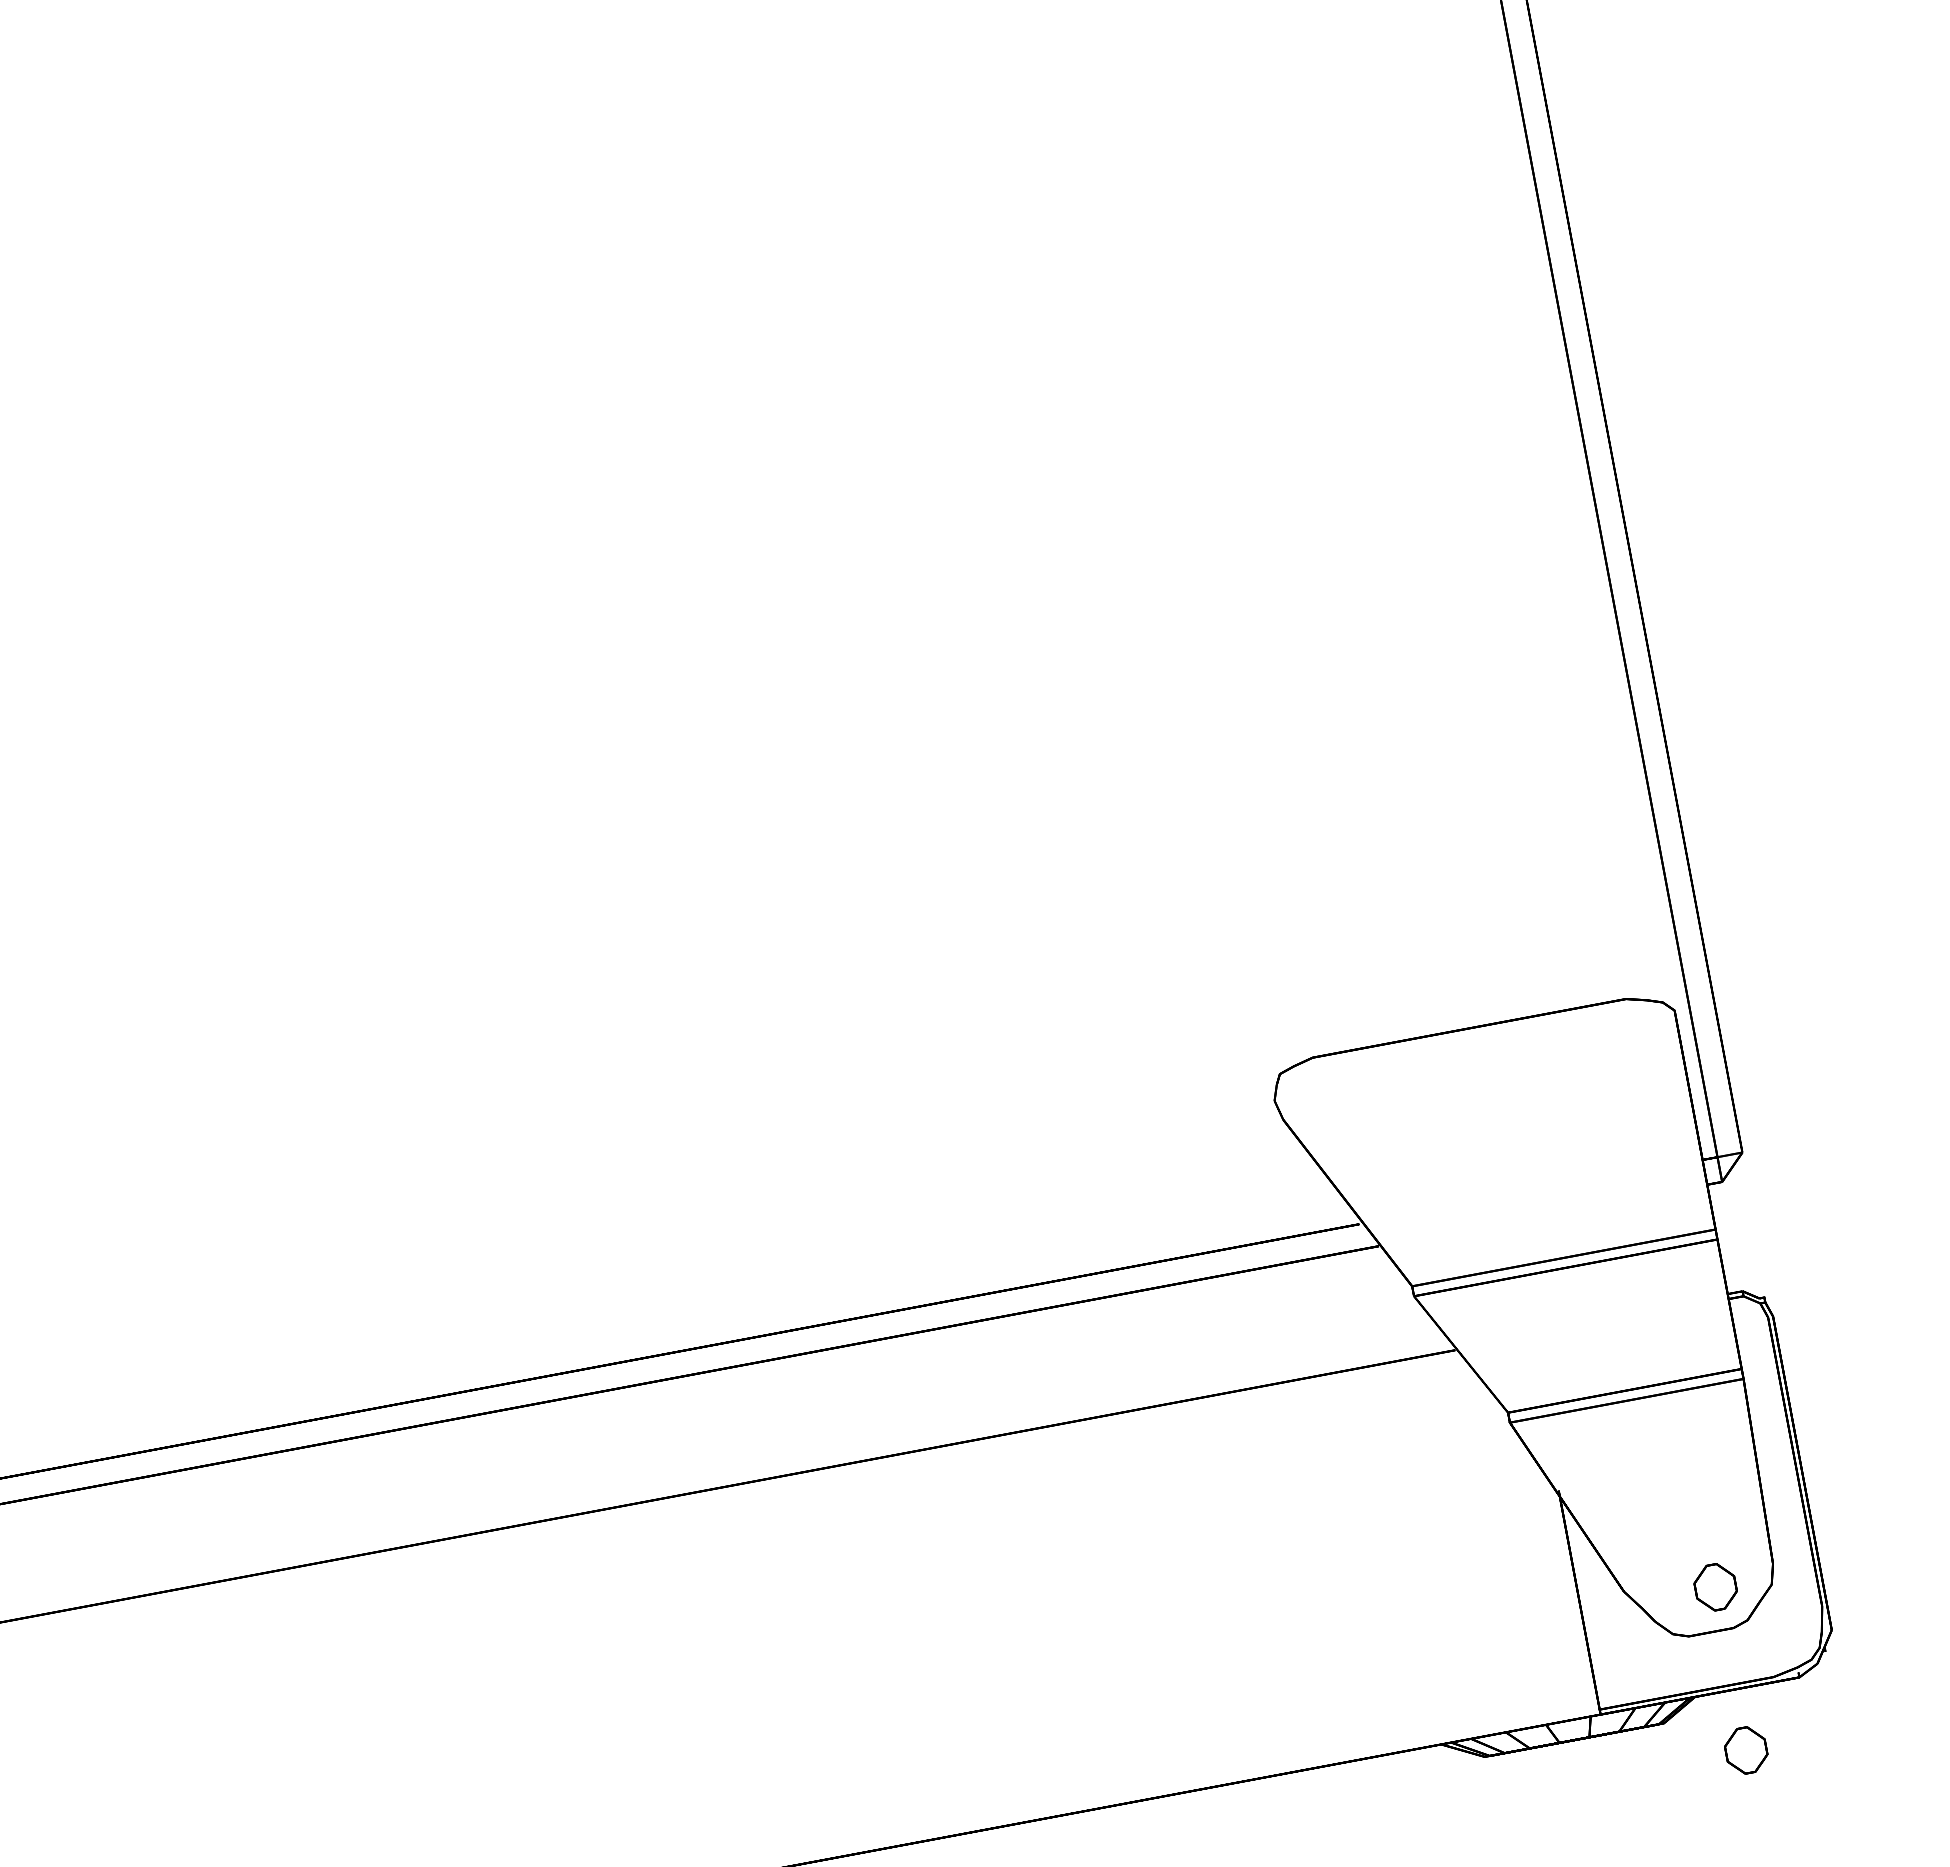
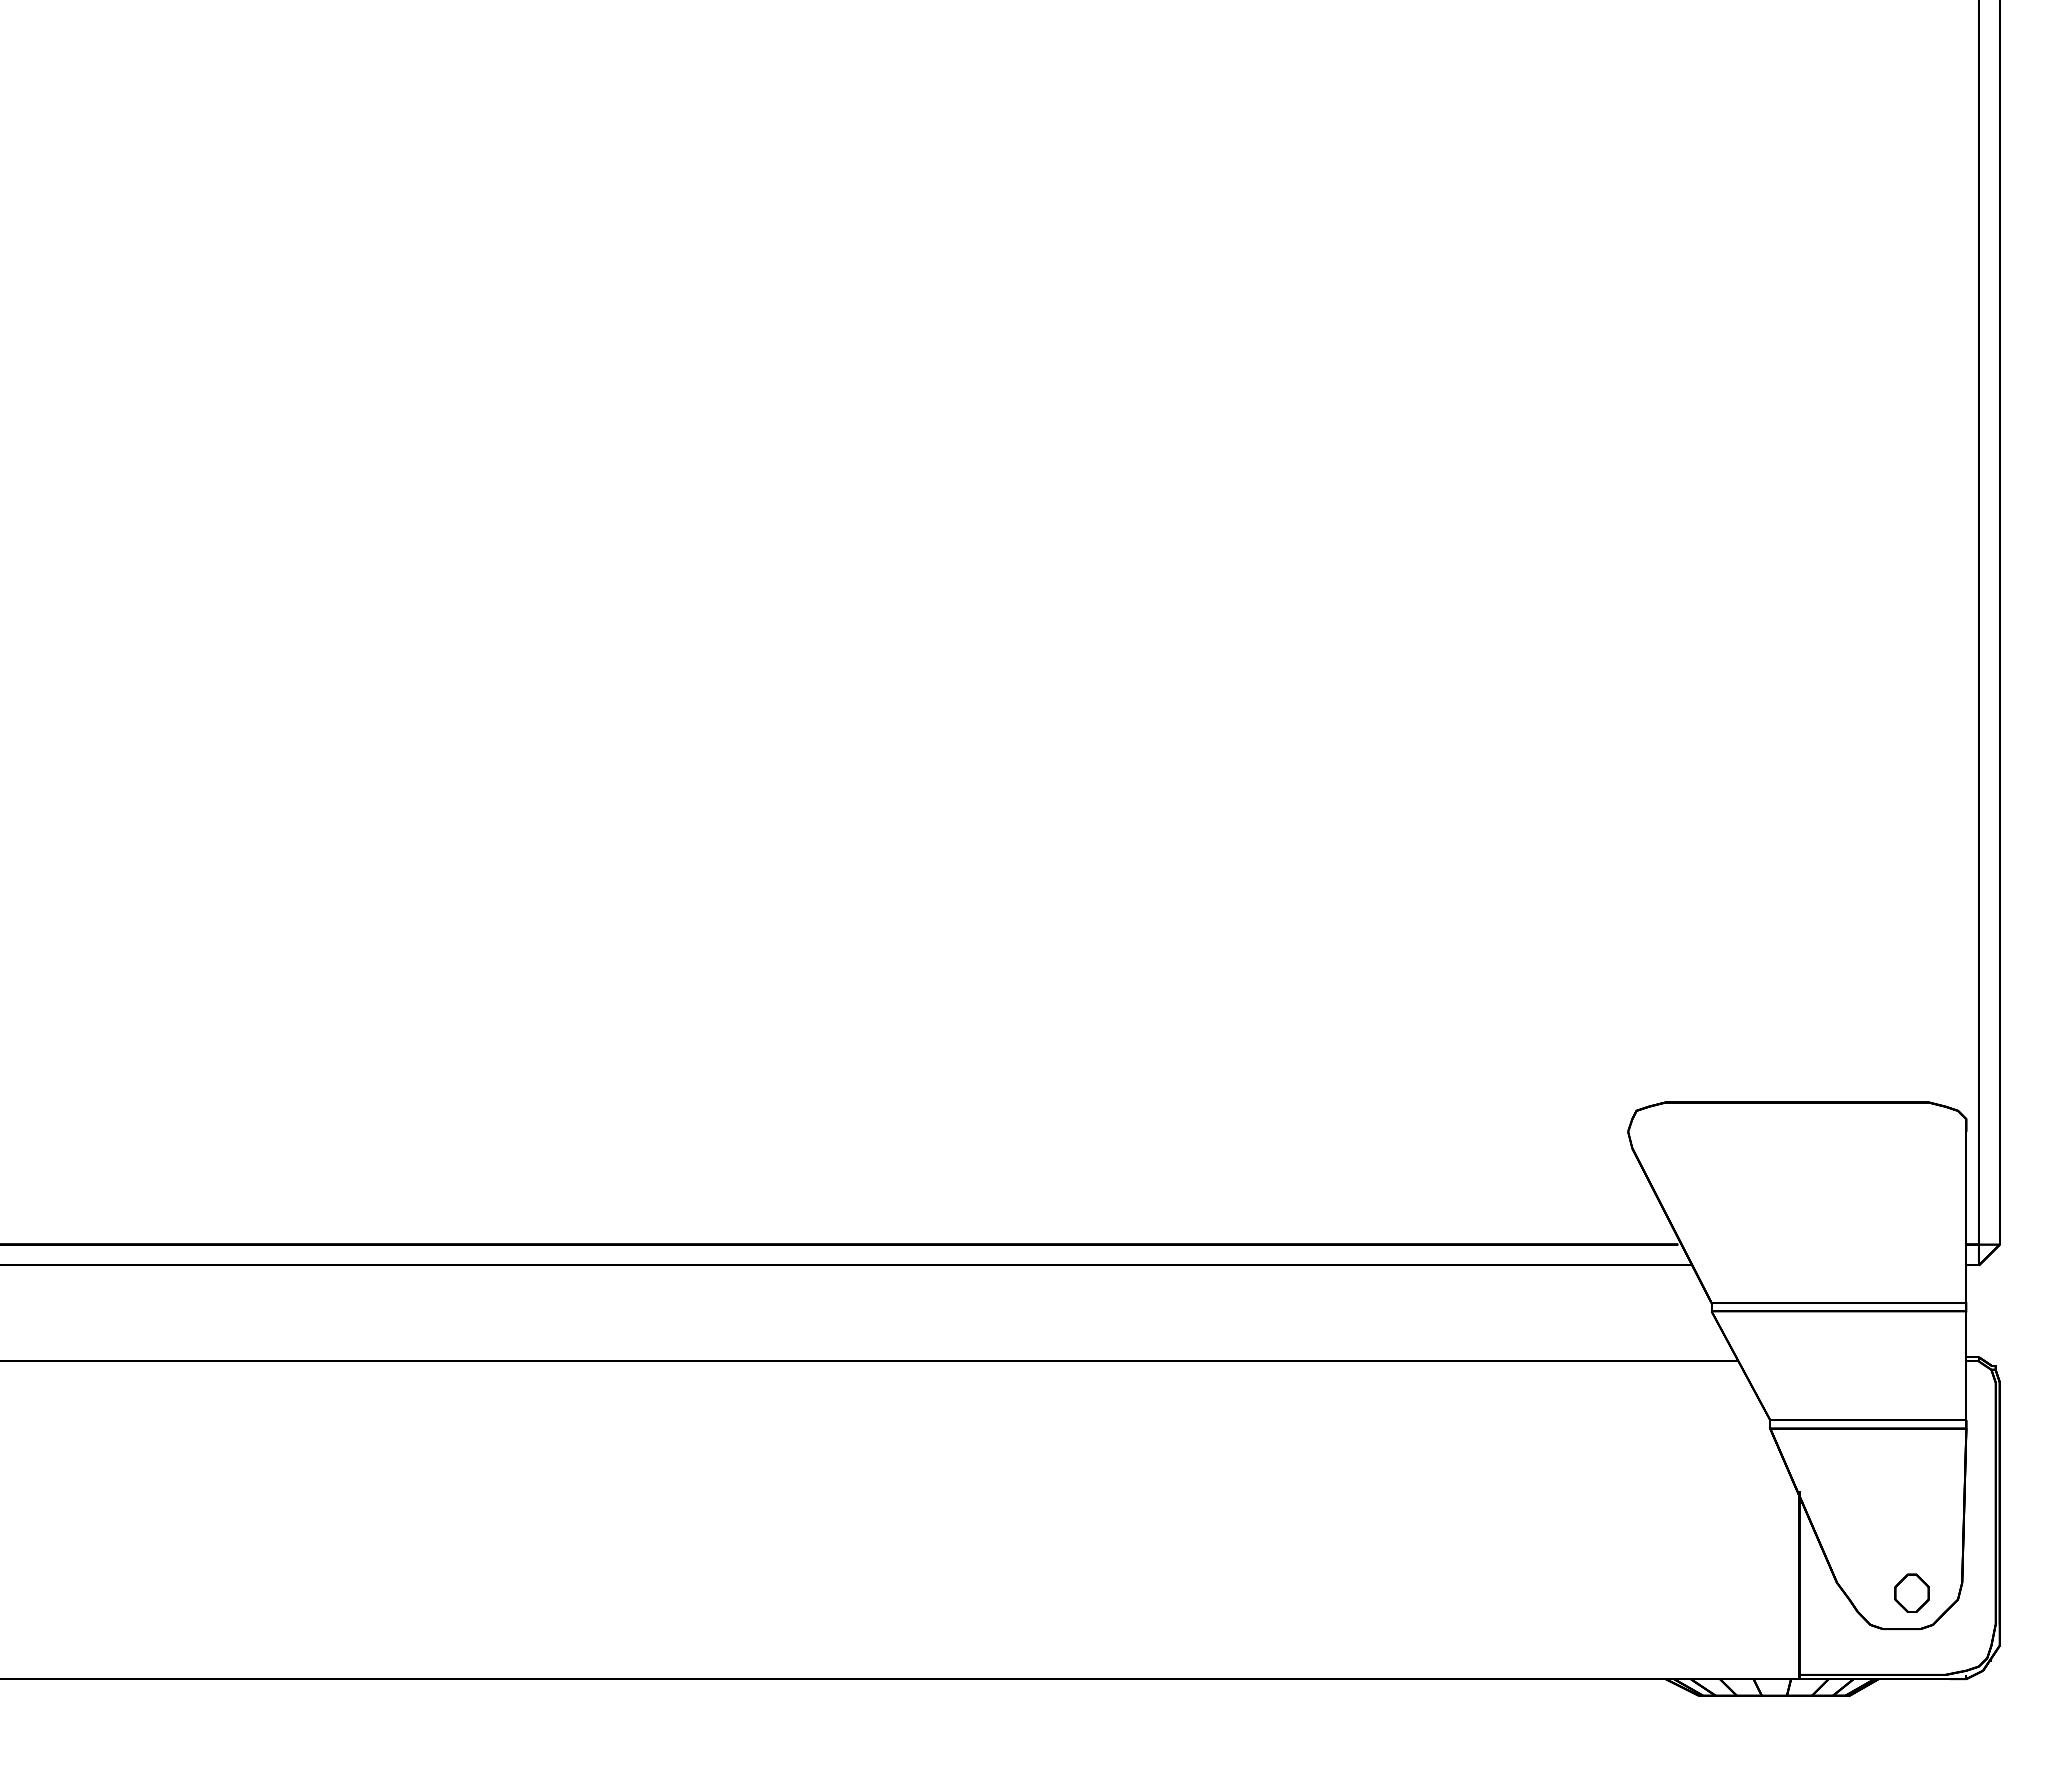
part: (1745, 1749) -> (1911, 1729), removed

